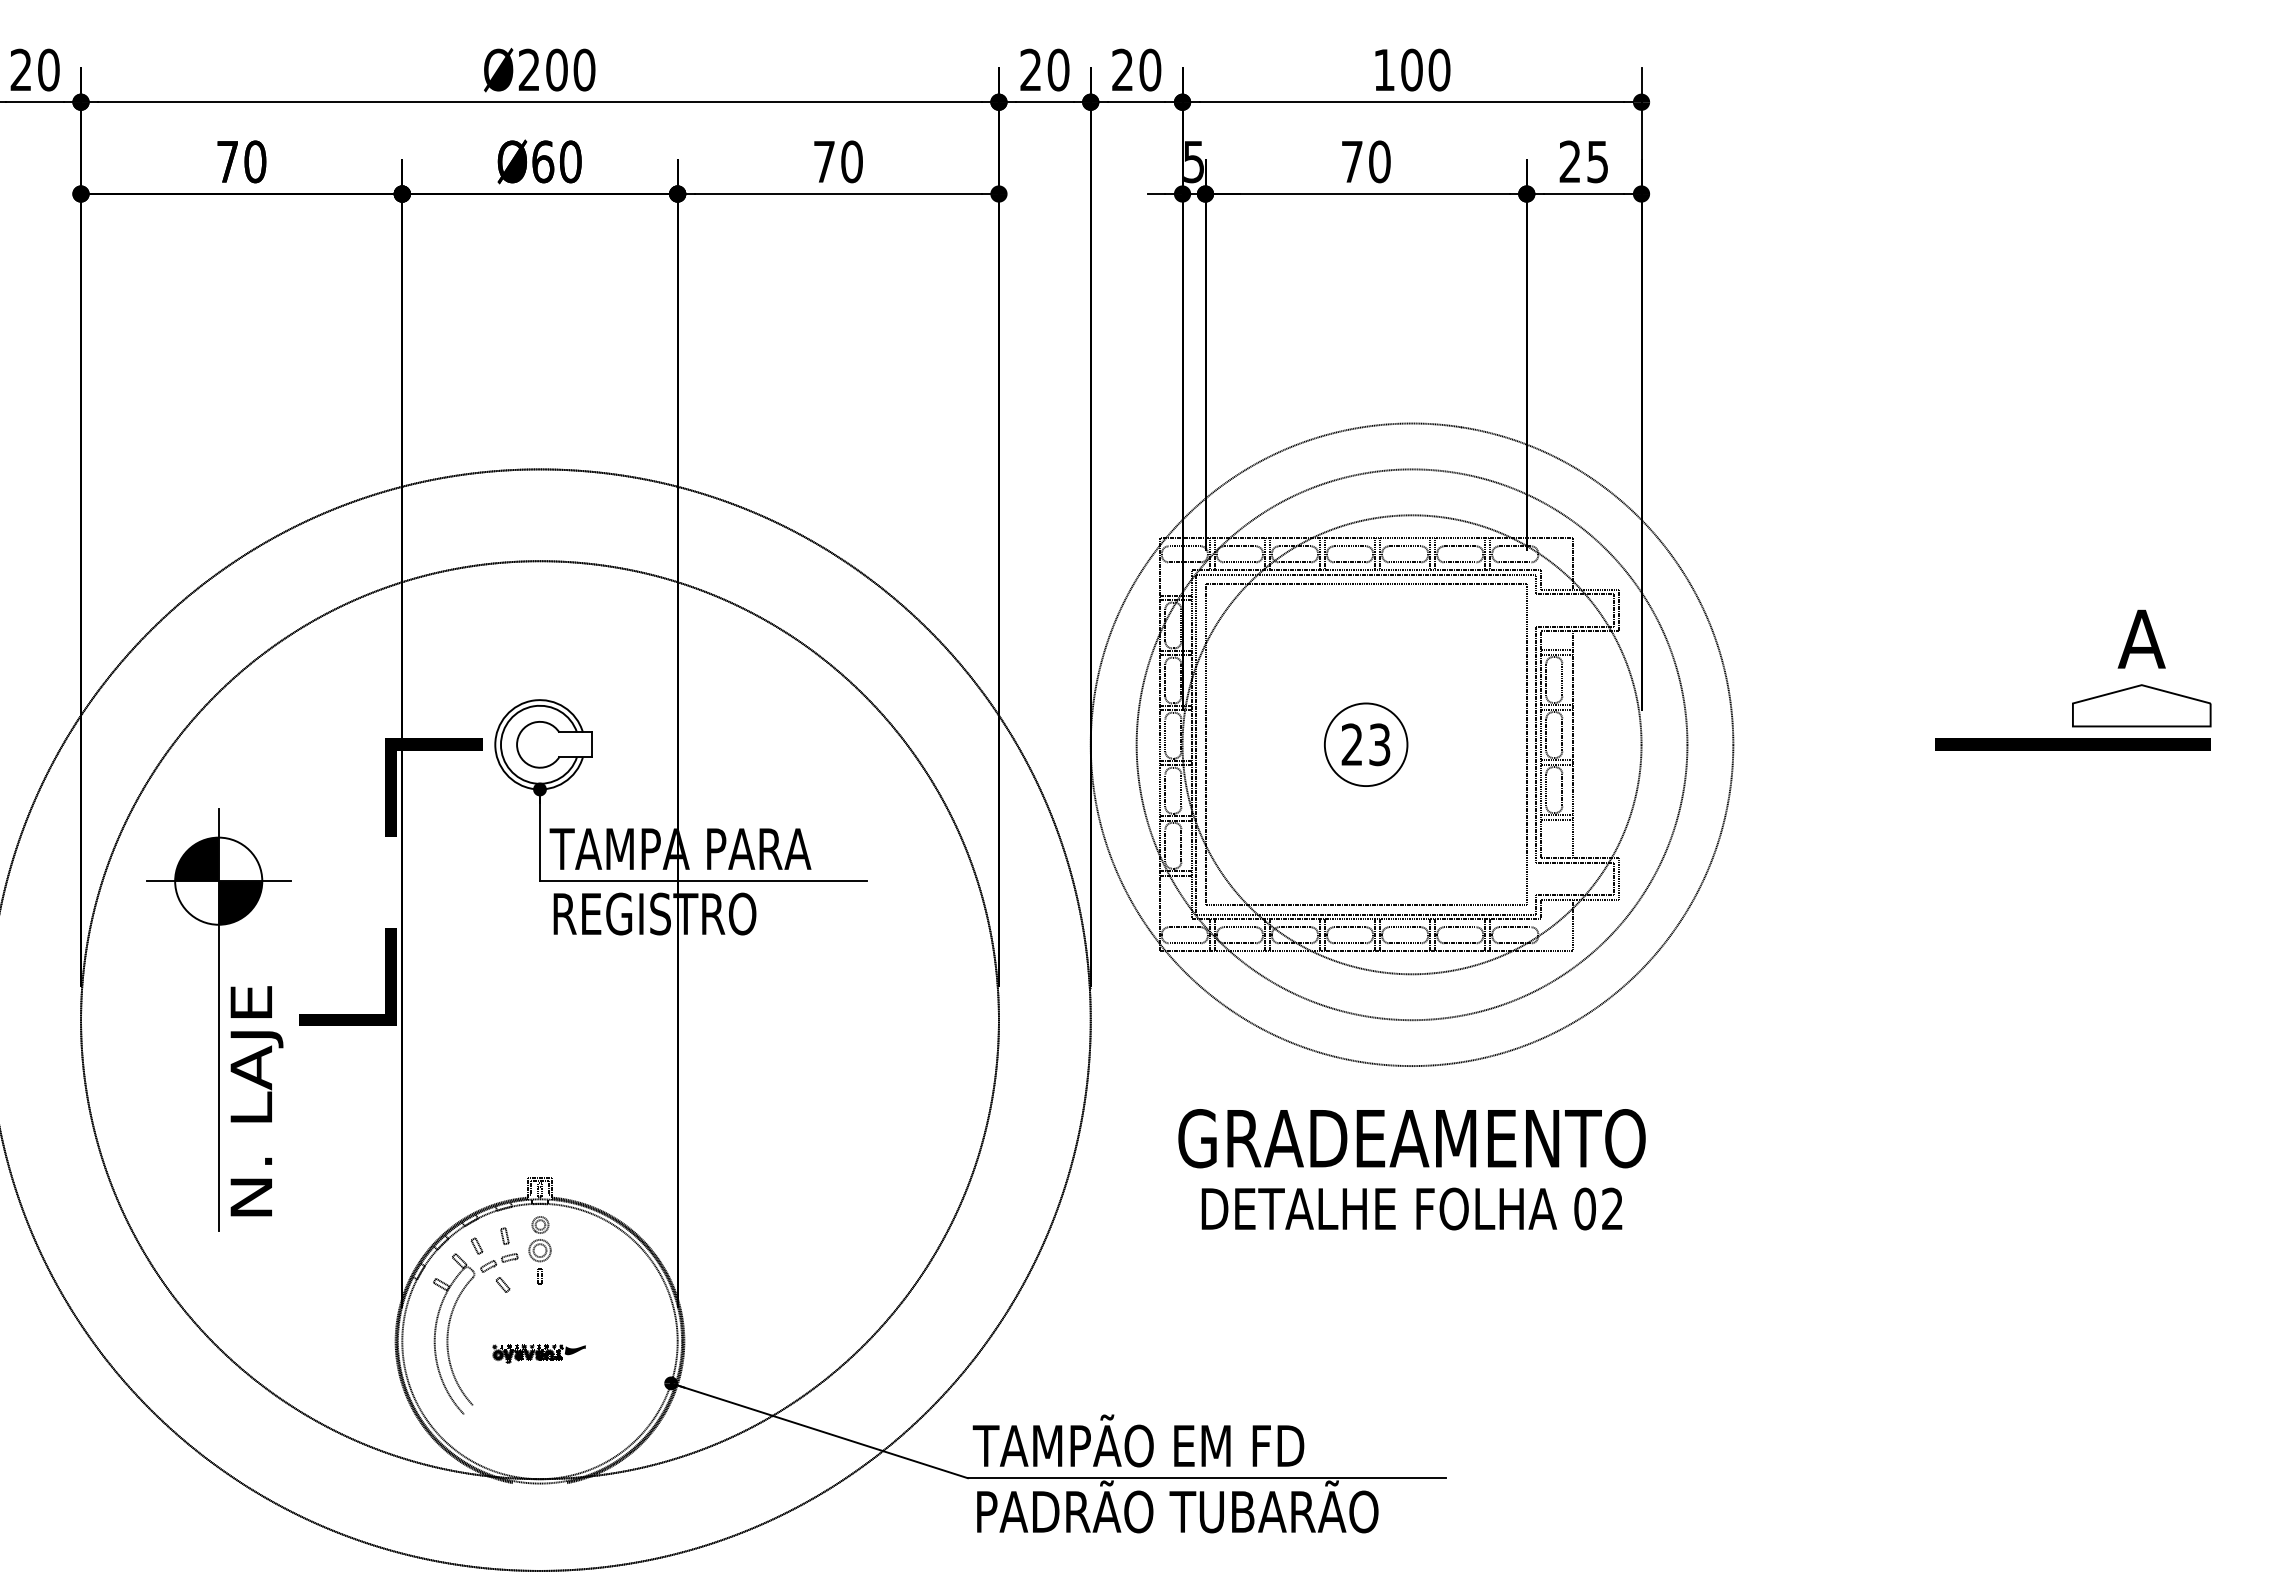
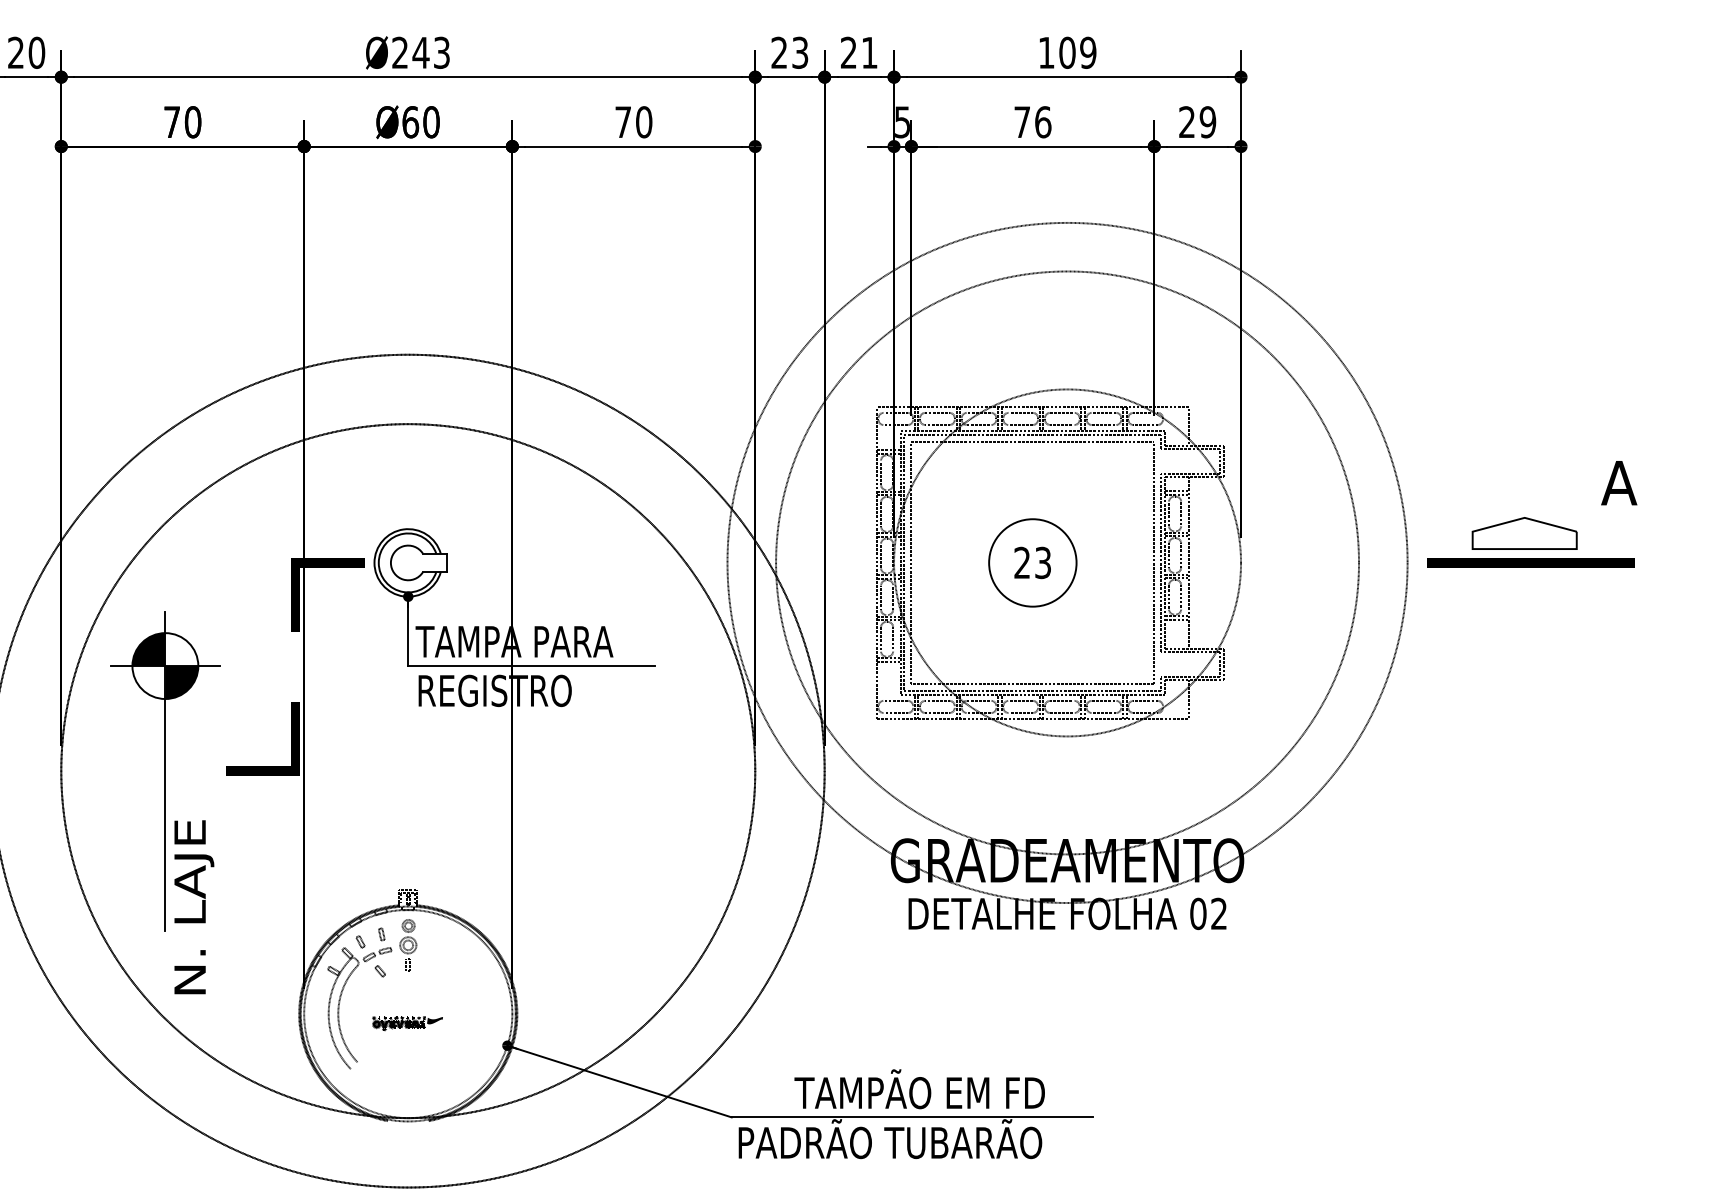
text: (570, 69) -> (431, 52), Ø200 -> Ø243
text: (1058, 69) -> (800, 52), 20 -> 23
text: (1150, 69) -> (869, 52), 20 -> 21
text: (1439, 69) -> (1088, 52), 100 -> 109
text: (1379, 161) -> (1042, 121), 70 -> 76
text: (1597, 161) -> (1207, 121), 25 -> 29
part: (2141, 705) -> (1524, 533), moved
circle: (1365, 744) -> (1032, 562), size x1.4
circle: (1411, 744) -> (1067, 562), size x1.4
circle: (1411, 744) -> (1067, 562), size x1.4
line: (2072, 744) -> (1530, 562), moved
text: (256, 1101) -> (193, 907), moved
text: (1138, 1440) -> (919, 1088), moved

